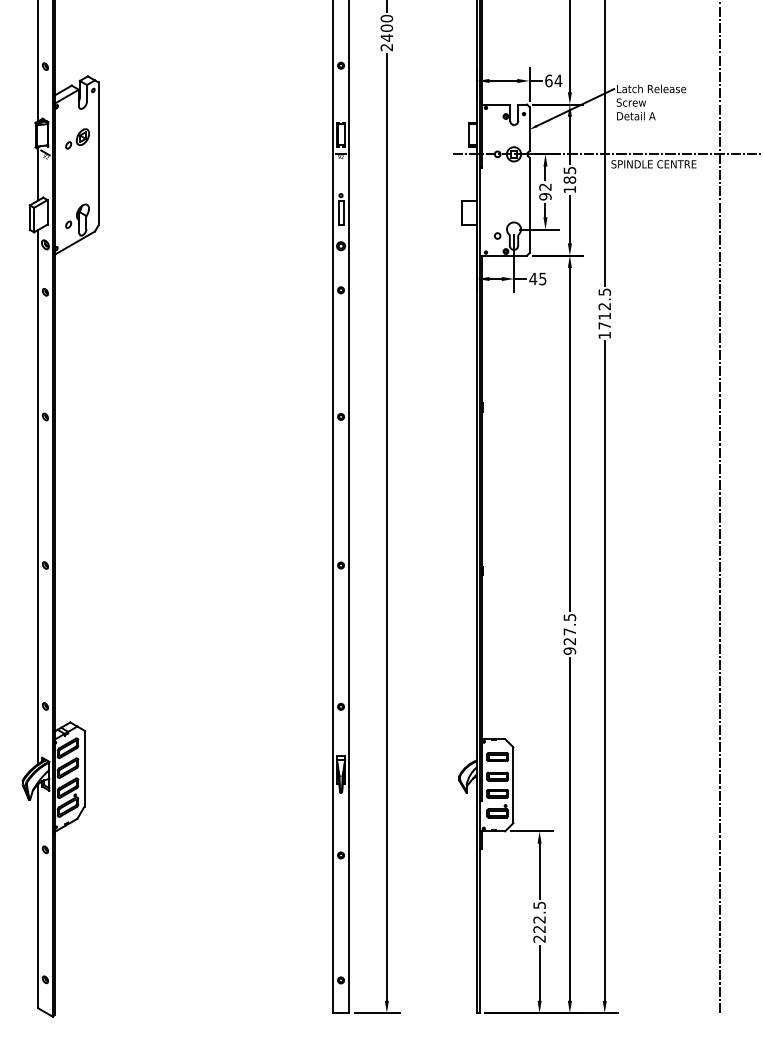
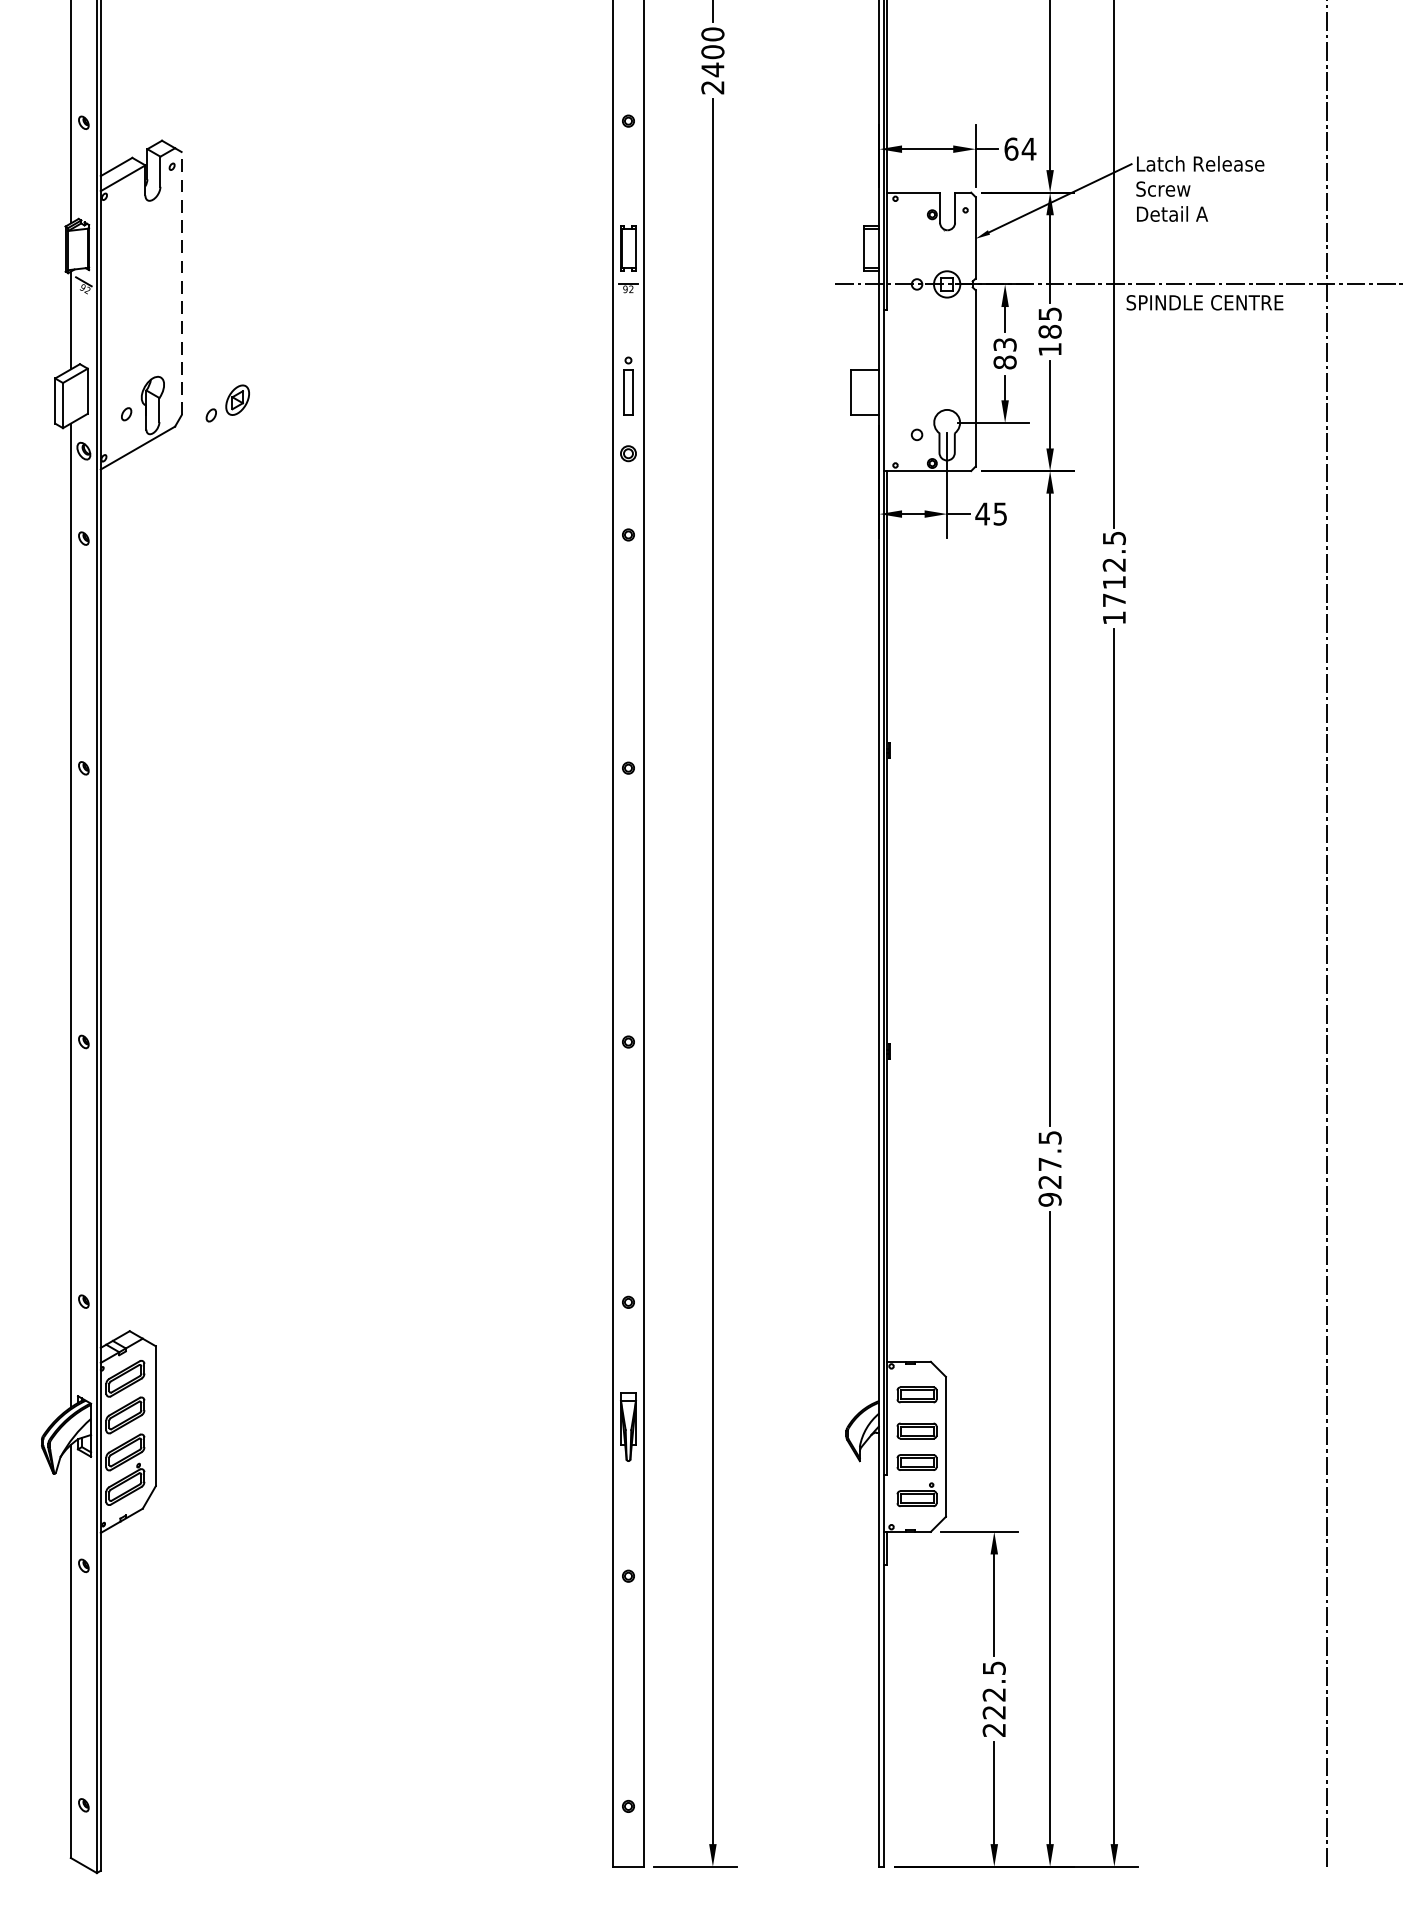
part: (77, 138) -> (227, 402), moved
line: (98, 153) -> (181, 282), solid -> dashed
text: (545, 191) -> (1005, 352), 92 -> 83

